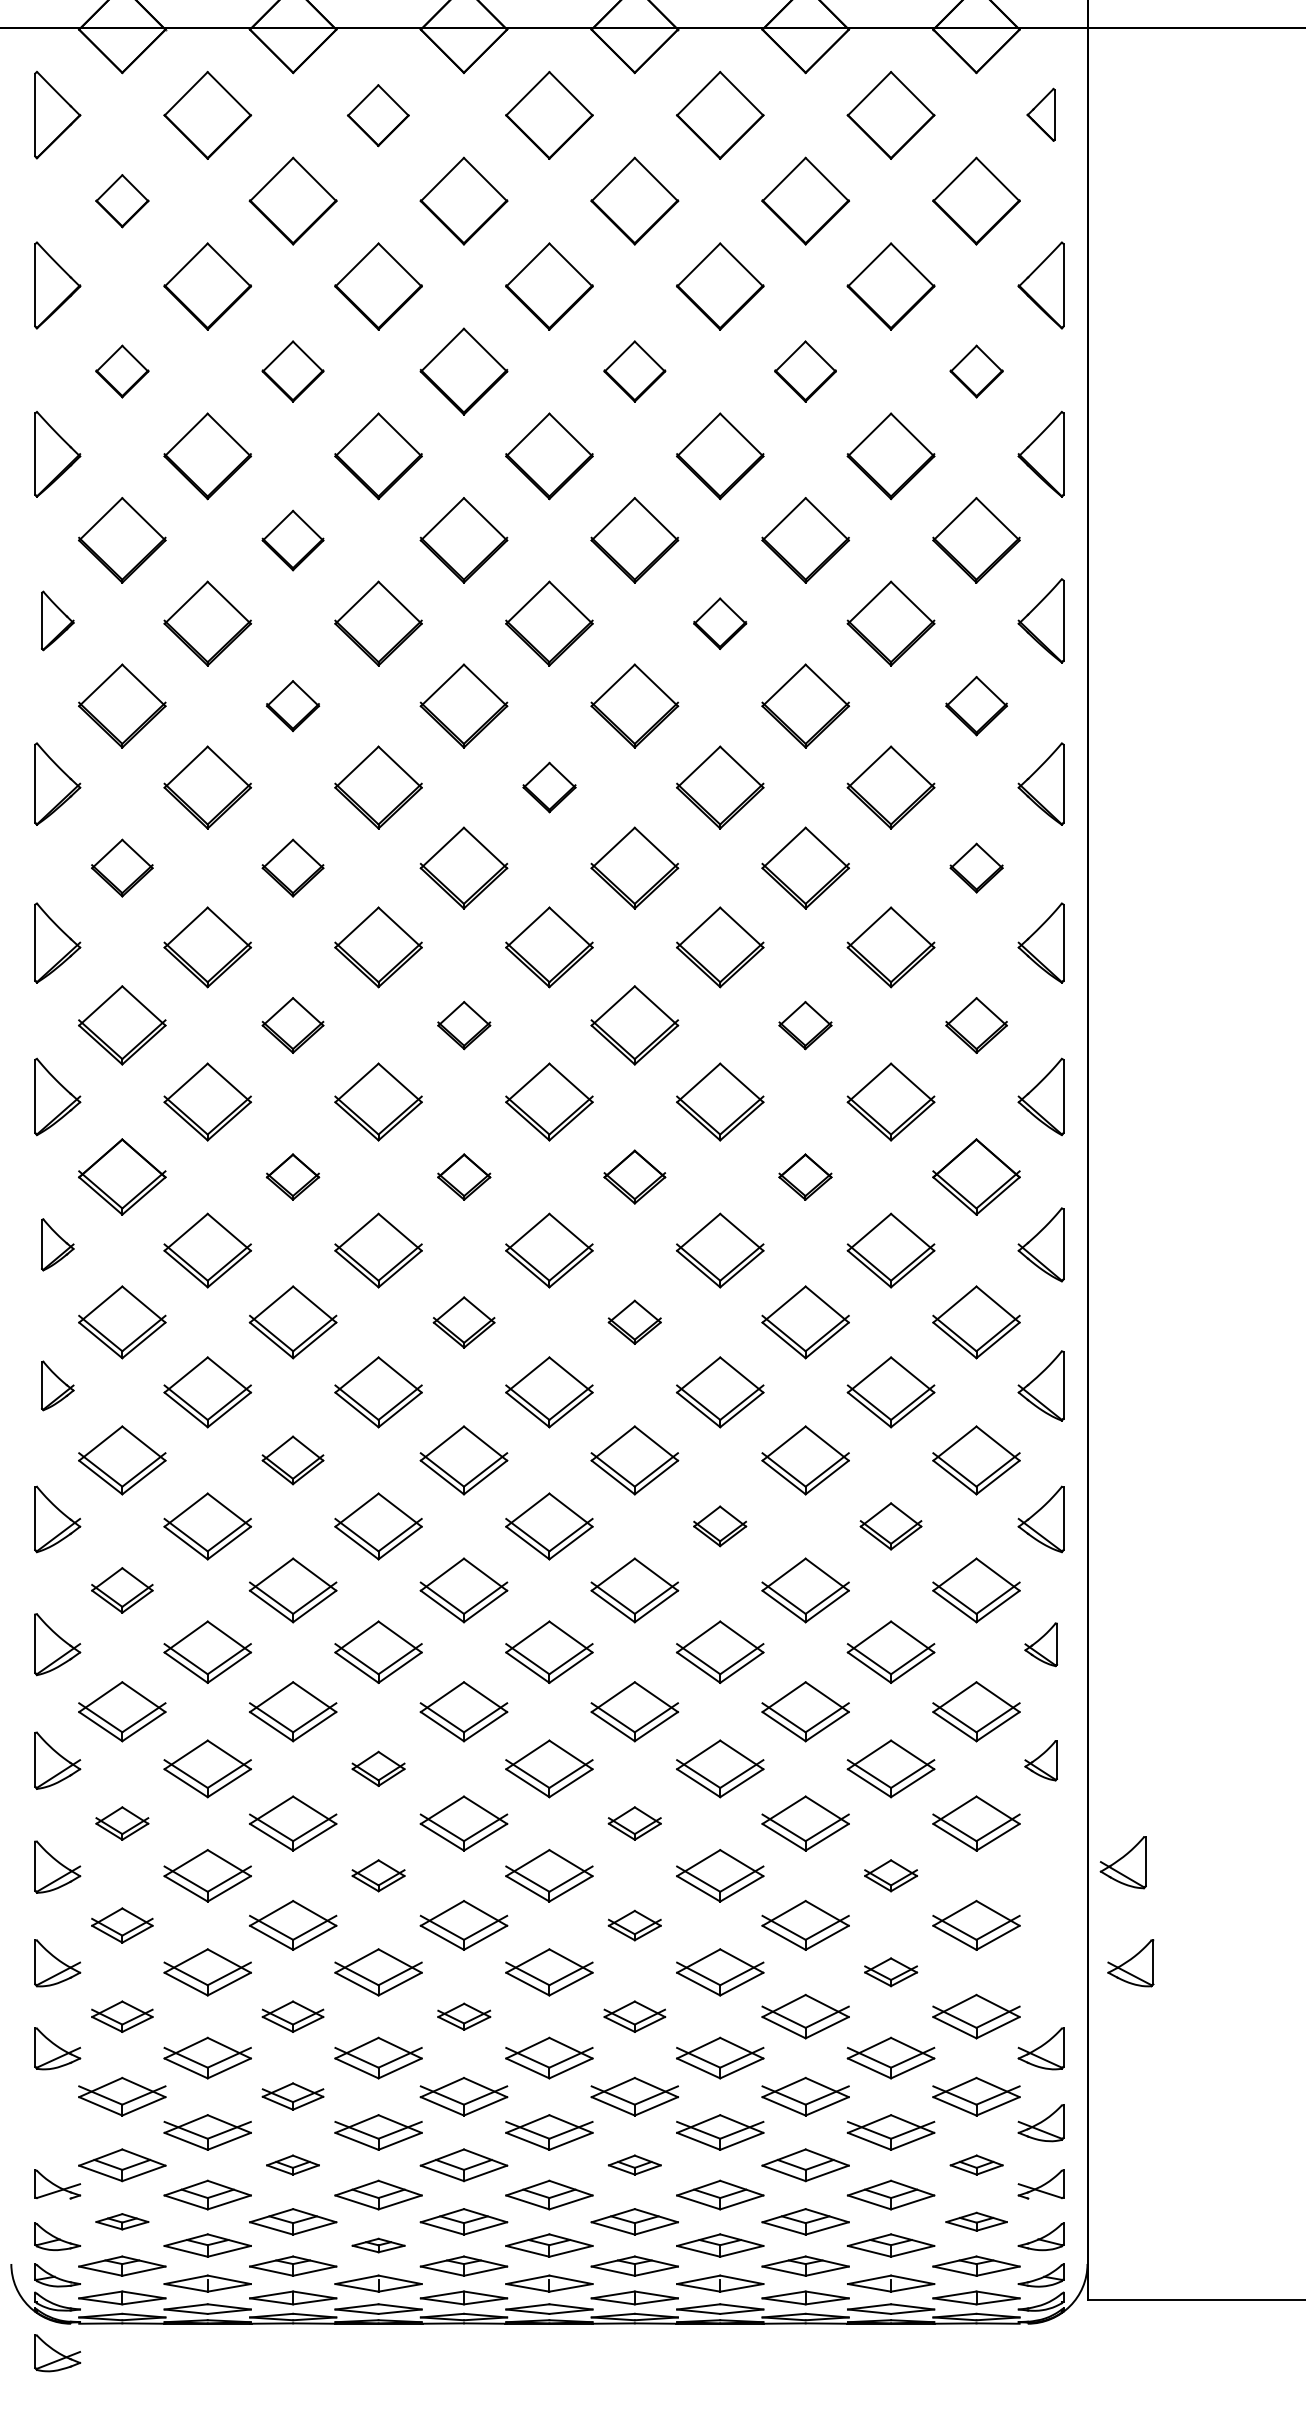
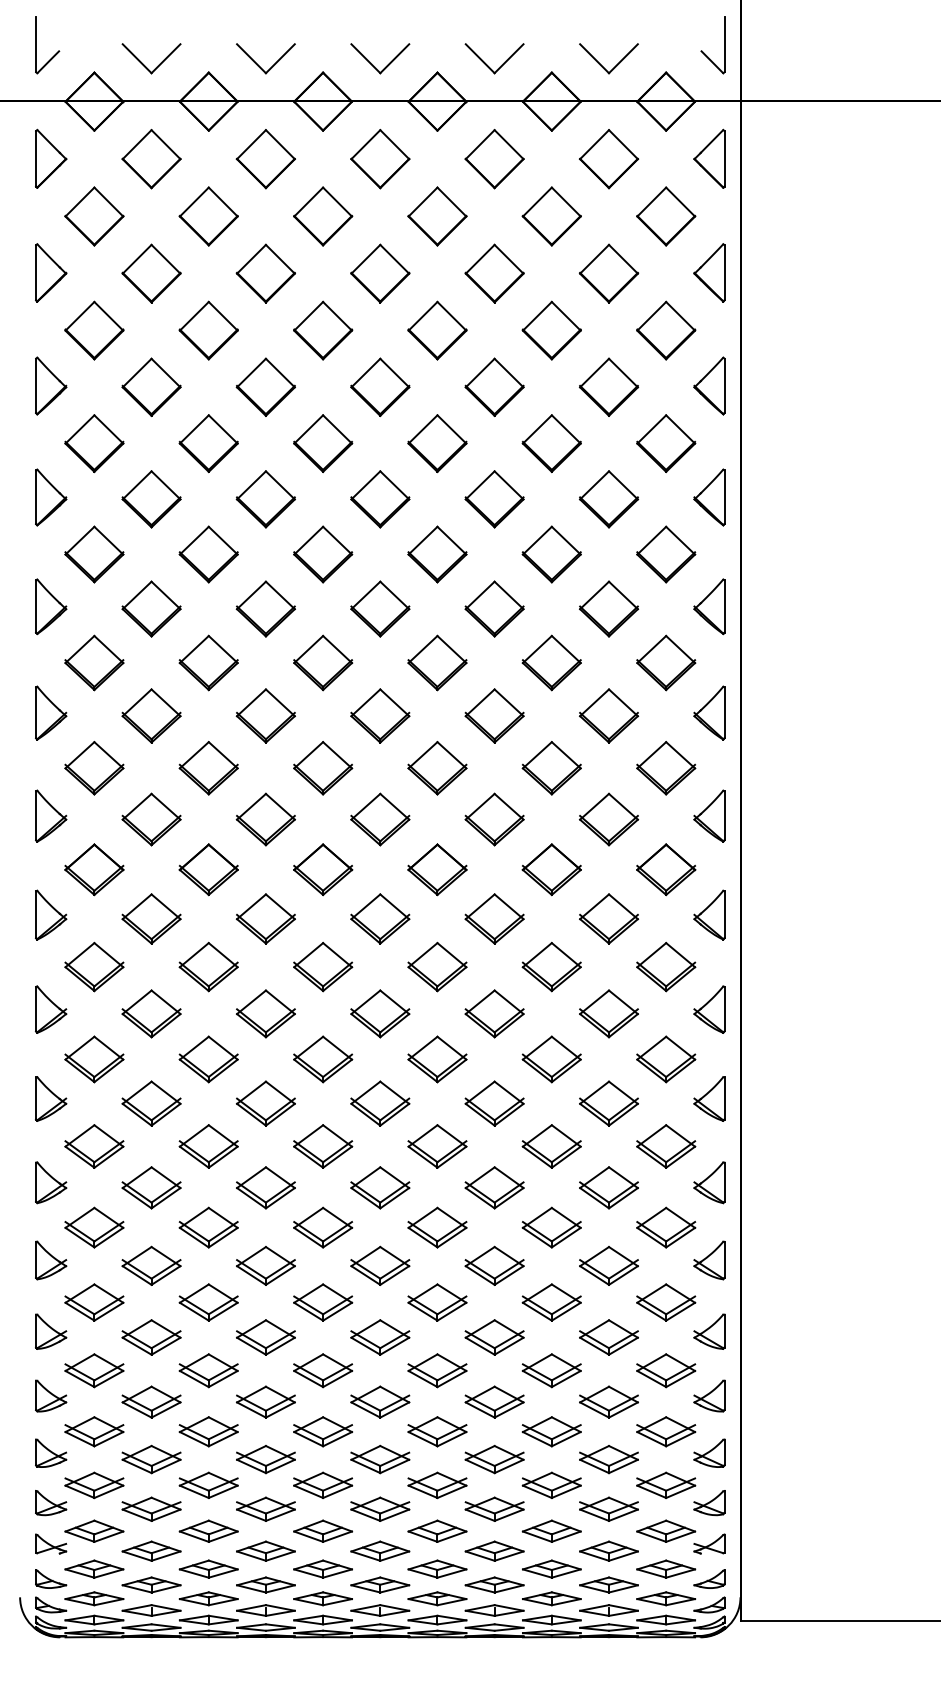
part: (1041, 114) -> (709, 158), size x1.67
part: (377, 115) -> (265, 159), size x1.43
part: (122, 201) -> (94, 216), size x1.67
part: (122, 371) -> (94, 330), size x1.67
part: (292, 371) -> (208, 330), size x1.43
part: (634, 371) -> (437, 330), size x1.43
part: (805, 371) -> (551, 330), size x1.43
part: (976, 371) -> (666, 330), size x1.67
part: (292, 540) -> (208, 443), size x1.43
part: (58, 620) -> (51, 497), size x1.43
part: (720, 623) -> (494, 499), size x1.67
part: (292, 706) -> (208, 554), size x1.67
part: (976, 706) -> (666, 554), size x1.43
part: (549, 786) -> (380, 608), size x1.67
part: (122, 867) -> (94, 662), size x1.43
part: (292, 867) -> (208, 662), size x1.43
part: (976, 867) -> (666, 662), size x1.67
part: (292, 1025) -> (208, 768), size x1.43
part: (464, 1025) -> (323, 768), size x1.67
part: (805, 1025) -> (551, 768), size x1.67
part: (976, 1025) -> (666, 768), size x1.43
part: (292, 1176) -> (208, 869), size x1.67
part: (464, 1176) -> (323, 869), size x1.67
part: (634, 1176) -> (437, 869), size x1.43
part: (805, 1176) -> (551, 869), size x1.67
part: (58, 1243) -> (51, 914), size x1.43
part: (634, 1321) -> (437, 966), size x1.67
part: (464, 1323) -> (323, 967), size x1.43
part: (58, 1385) -> (51, 1009), size x1.43
part: (292, 1460) -> (208, 1059), size x1.43
part: (720, 1526) -> (494, 1103), size x1.67
part: (890, 1526) -> (608, 1103), size x1.43
part: (122, 1590) -> (94, 1146), size x1.43
part: (1041, 1644) -> (709, 1182), size x1.43
part: (1041, 1760) -> (709, 1260), size x1.43
part: (377, 1768) -> (265, 1265), size x1.67
part: (122, 1823) -> (94, 1302), size x1.67
part: (634, 1823) -> (437, 1302), size x1.67
part: (1123, 1862) -> (709, 1331), moved
part: (377, 1875) -> (265, 1337), size x1.67
part: (890, 1875) -> (608, 1337), size x1.67
part: (122, 1925) -> (94, 1370), size x1.43
part: (634, 1925) -> (437, 1370), size x1.67
part: (1130, 1962) -> (709, 1395), moved
part: (890, 1971) -> (608, 1401), size x1.67
part: (122, 2016) -> (94, 1431), size x1.43
part: (292, 2016) -> (208, 1431), size x1.43
part: (464, 2016) -> (323, 1431), size x1.67
part: (634, 2016) -> (437, 1431), size x1.43
part: (292, 2095) -> (208, 1484), size x1.43
part: (292, 2164) -> (208, 1530), size x1.67
part: (634, 2164) -> (437, 1530), size x1.67
part: (976, 2164) -> (666, 1530), size x1.67
part: (122, 2220) -> (94, 1568), size x1.67
part: (976, 2220) -> (666, 1568), size x1.43
part: (377, 2244) -> (265, 1584), size x1.67
part: (58, 2353) -> (51, 1503), moved

